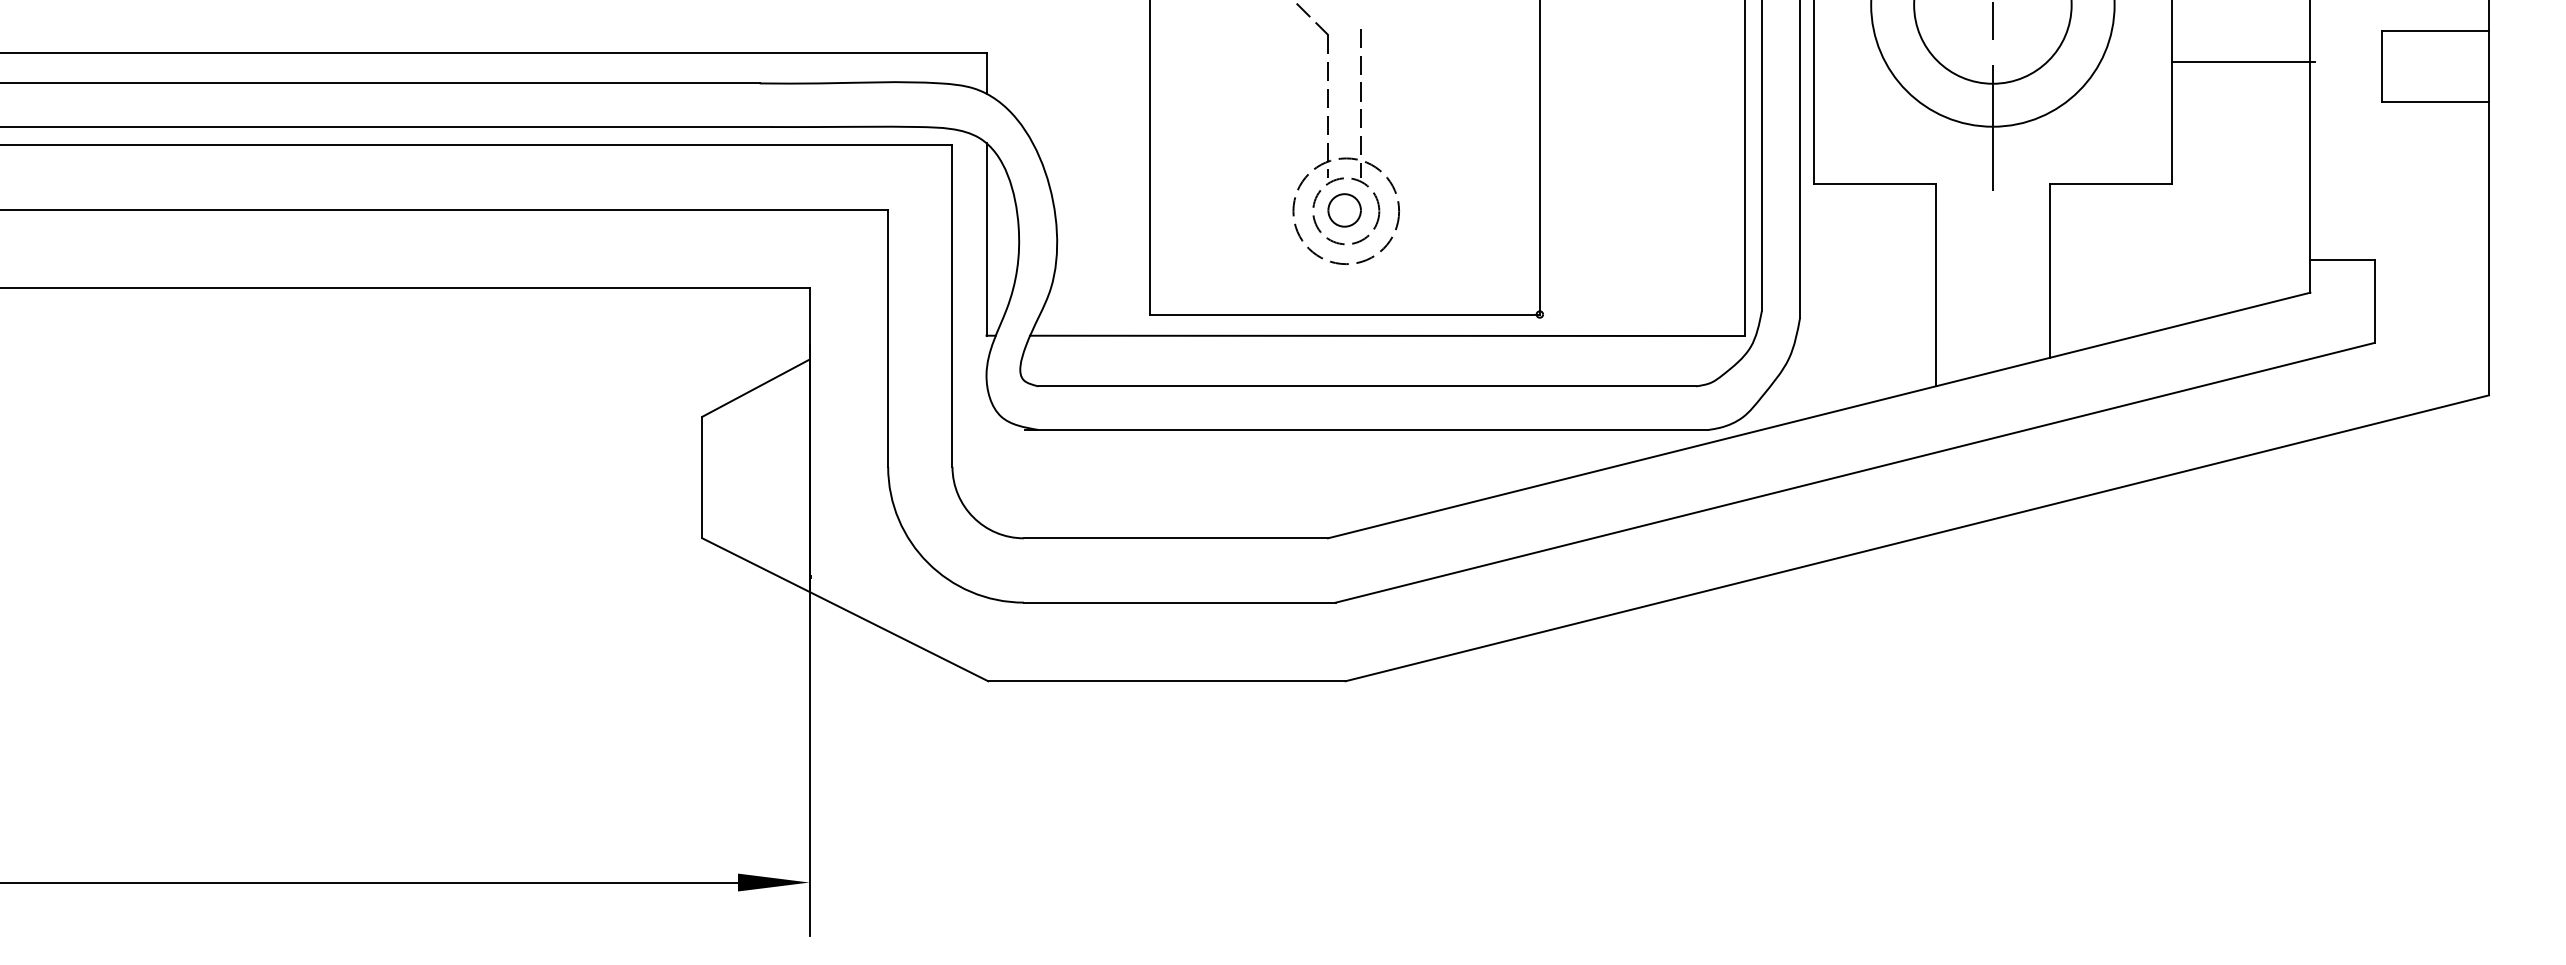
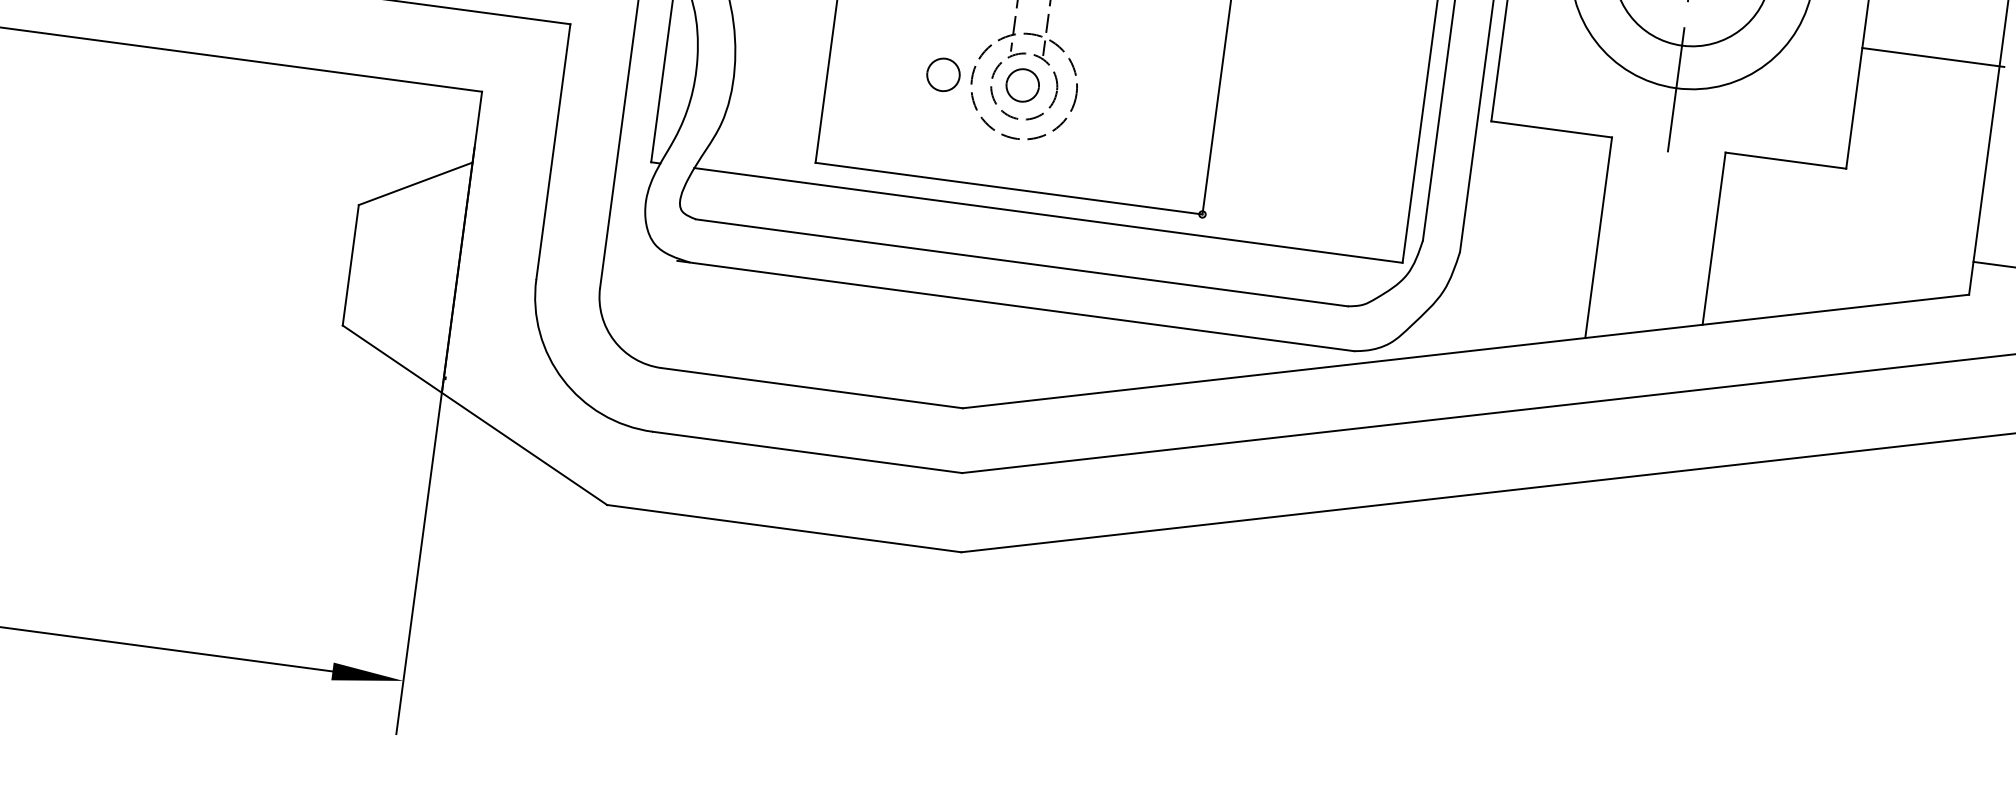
part: (1264, 210) -> (943, 74), added

